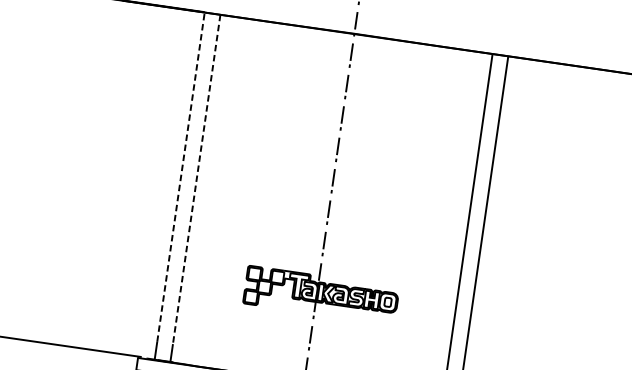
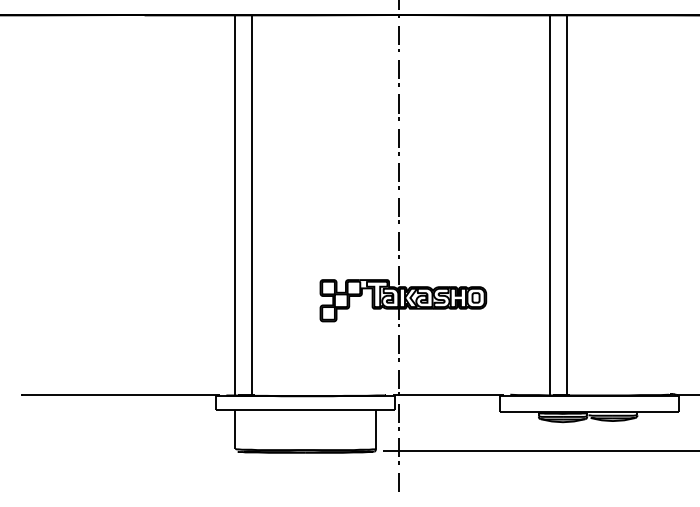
line: (180, 177) -> (234, 195), dashed -> solid
line: (196, 180) -> (251, 196), dashed -> solid

